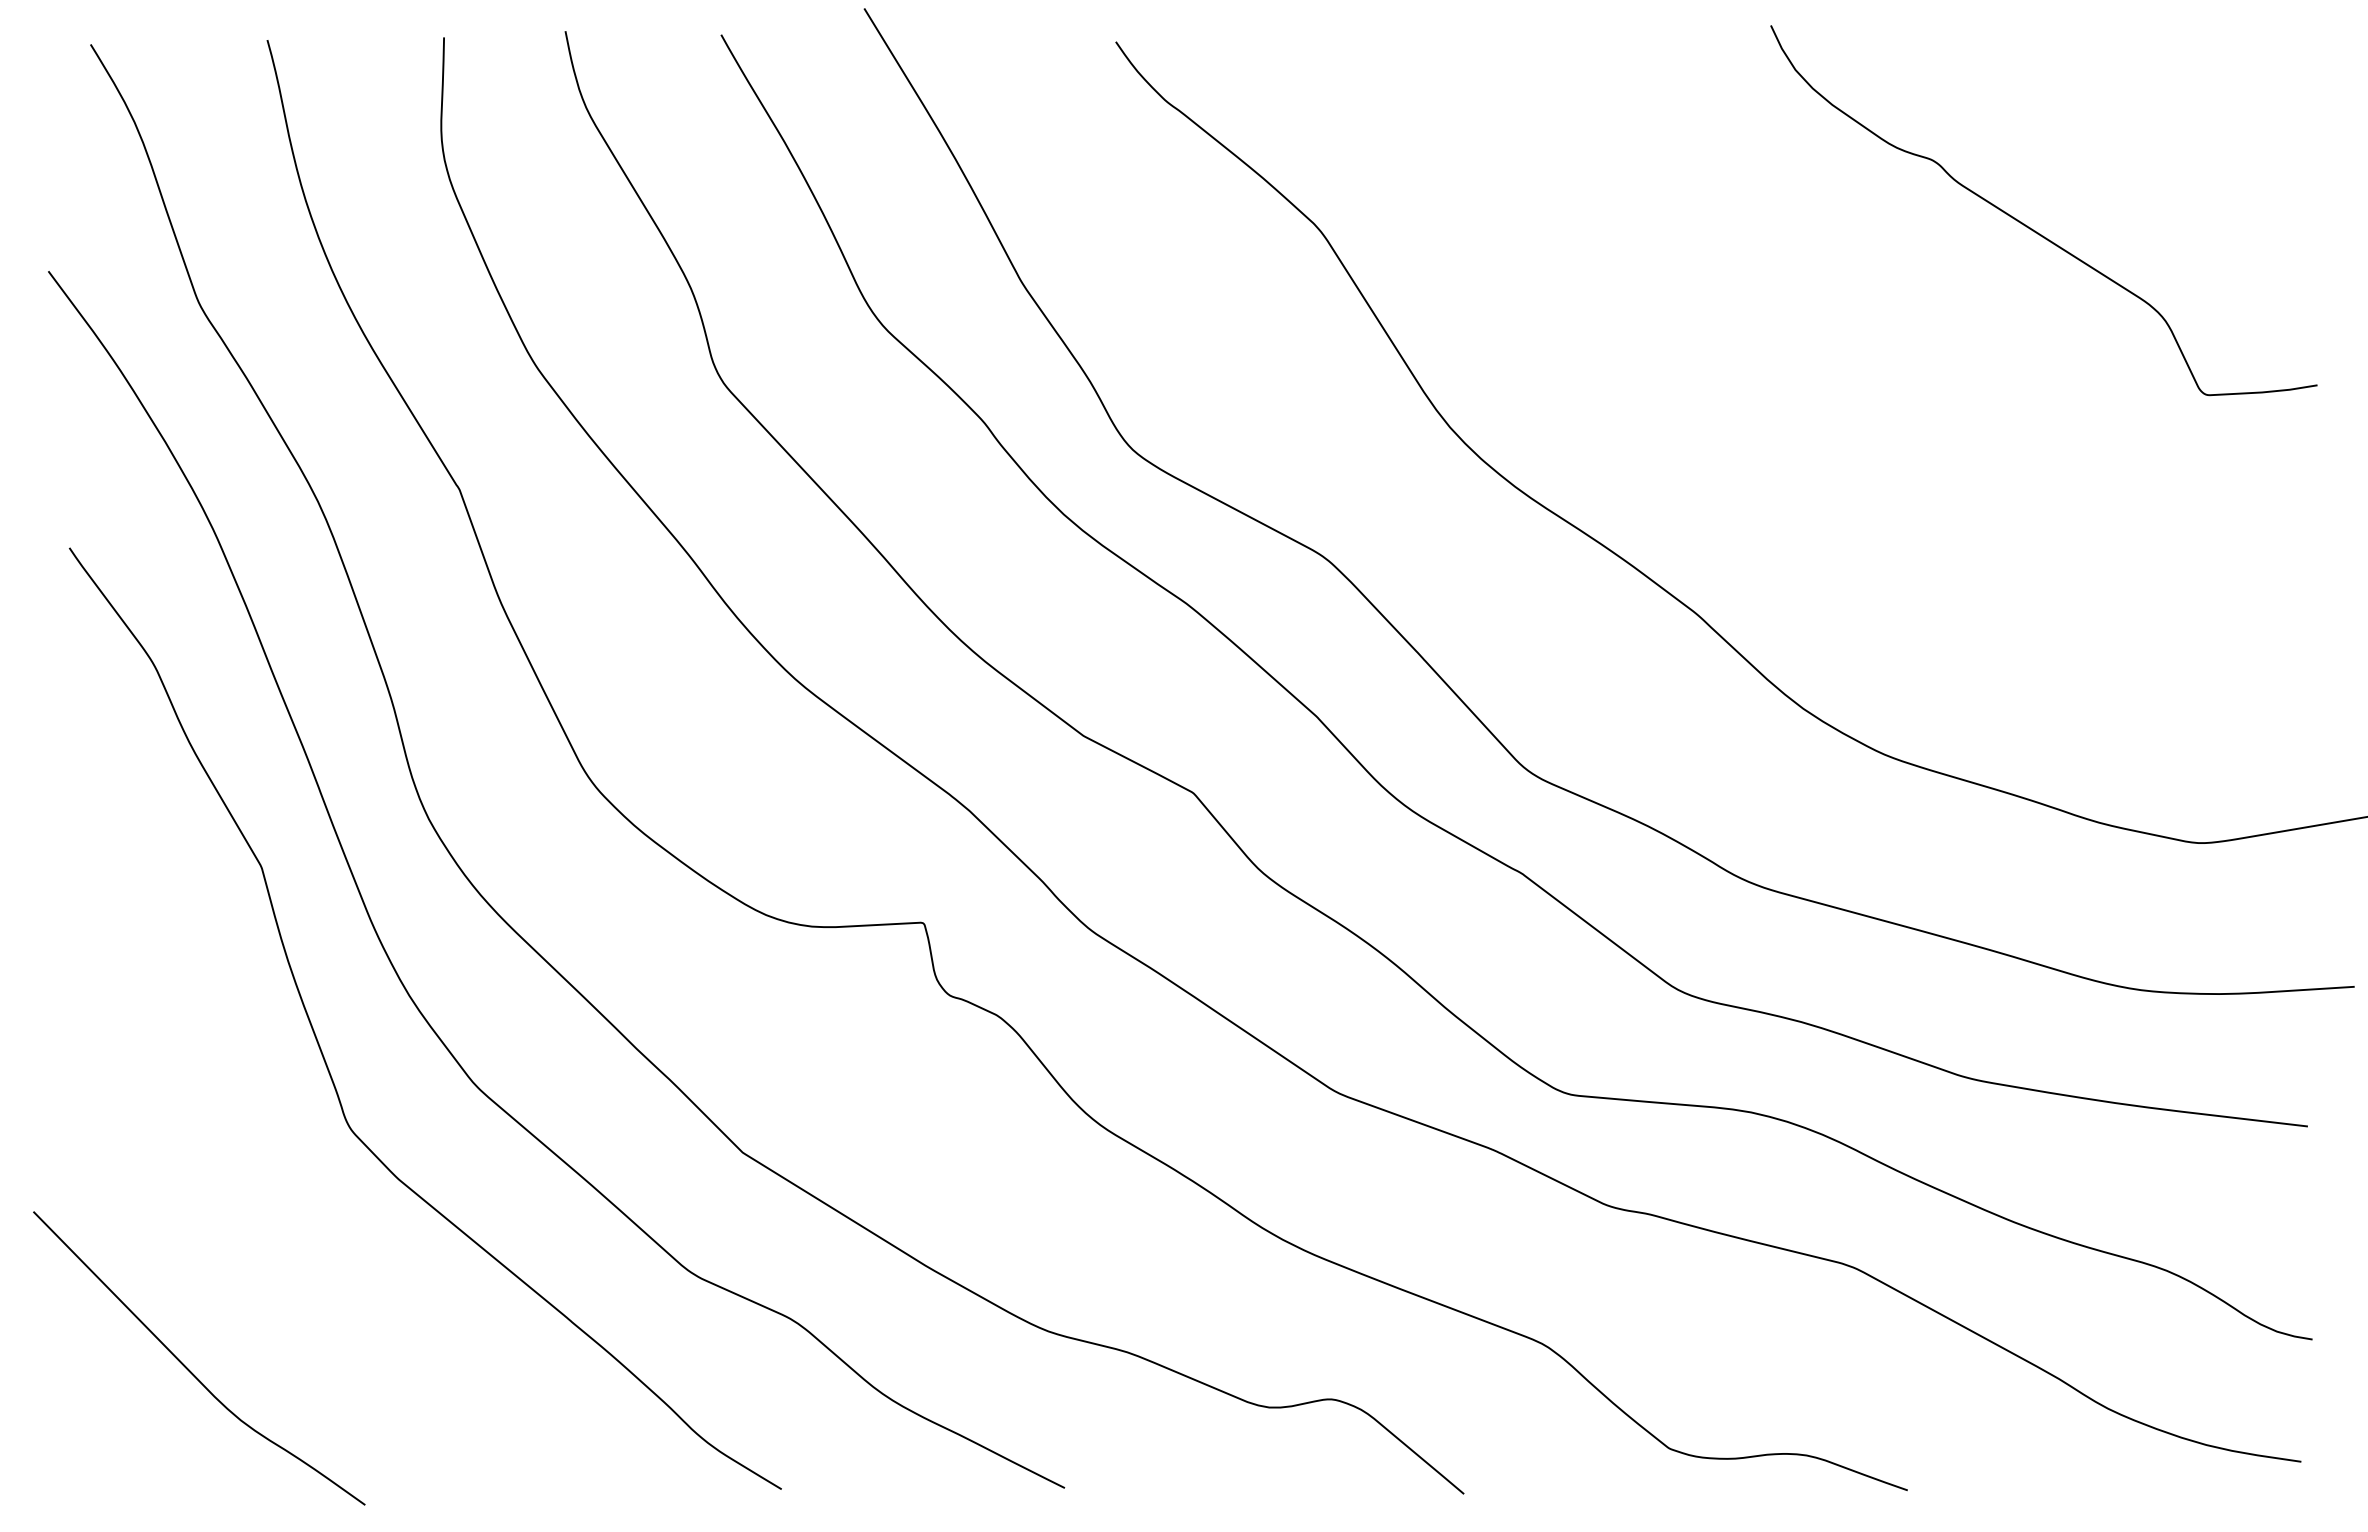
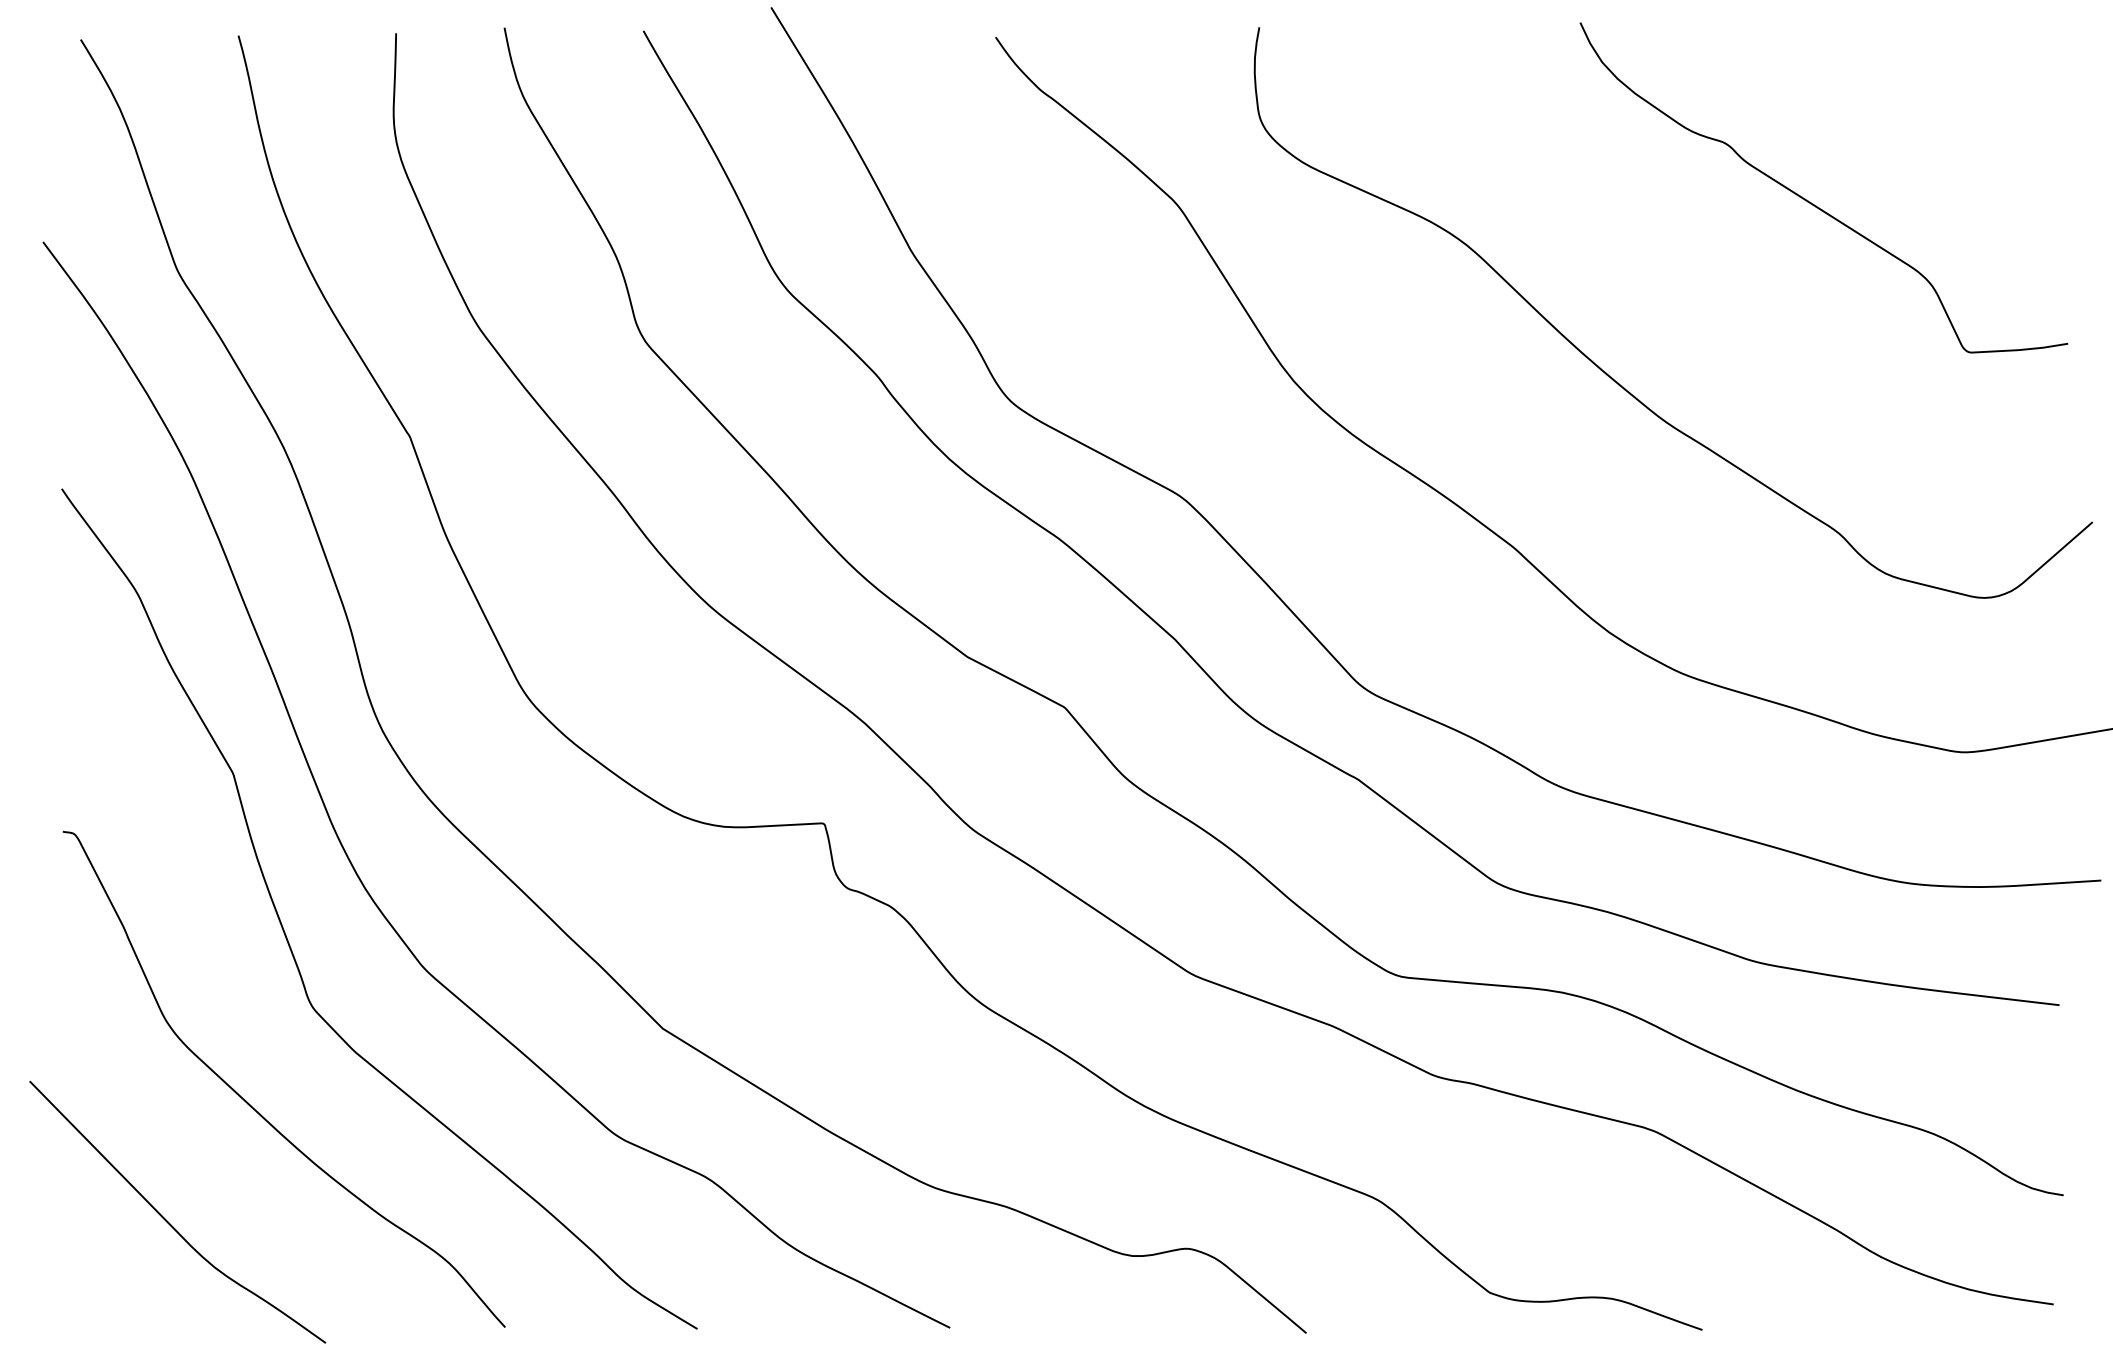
curve: (1812, 427) -> (1617, 381), added
curve: (289, 1245) -> (258, 1111), added

